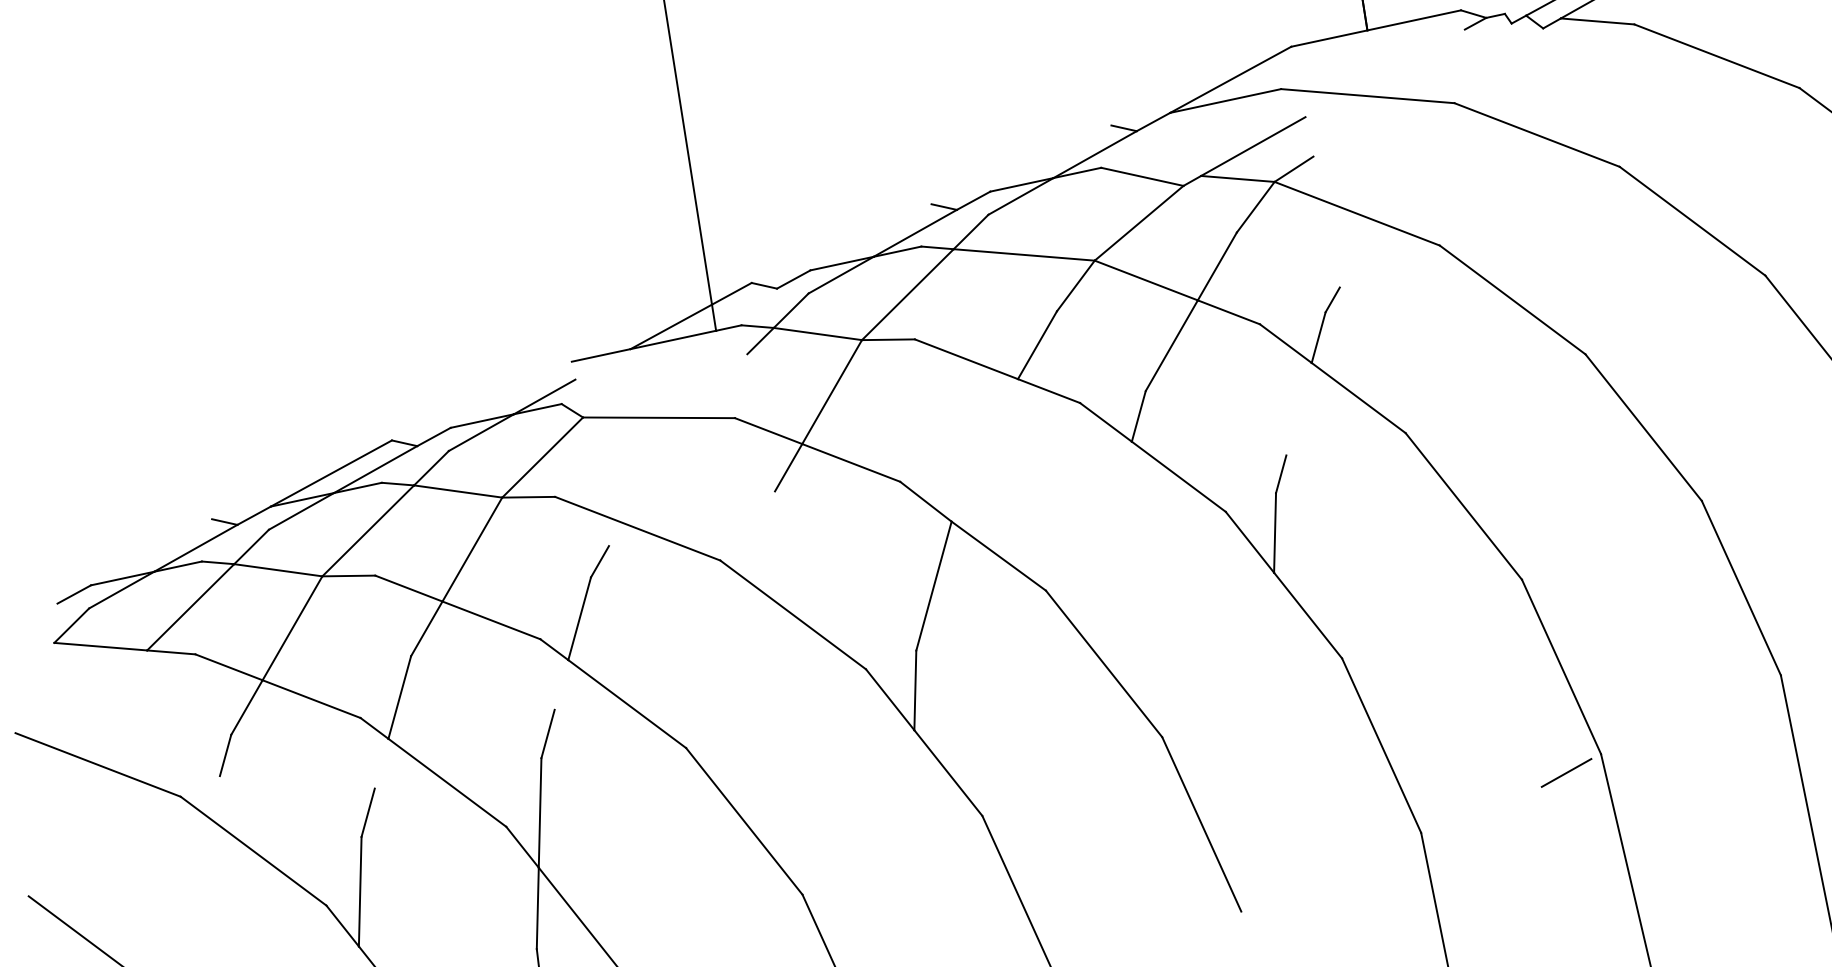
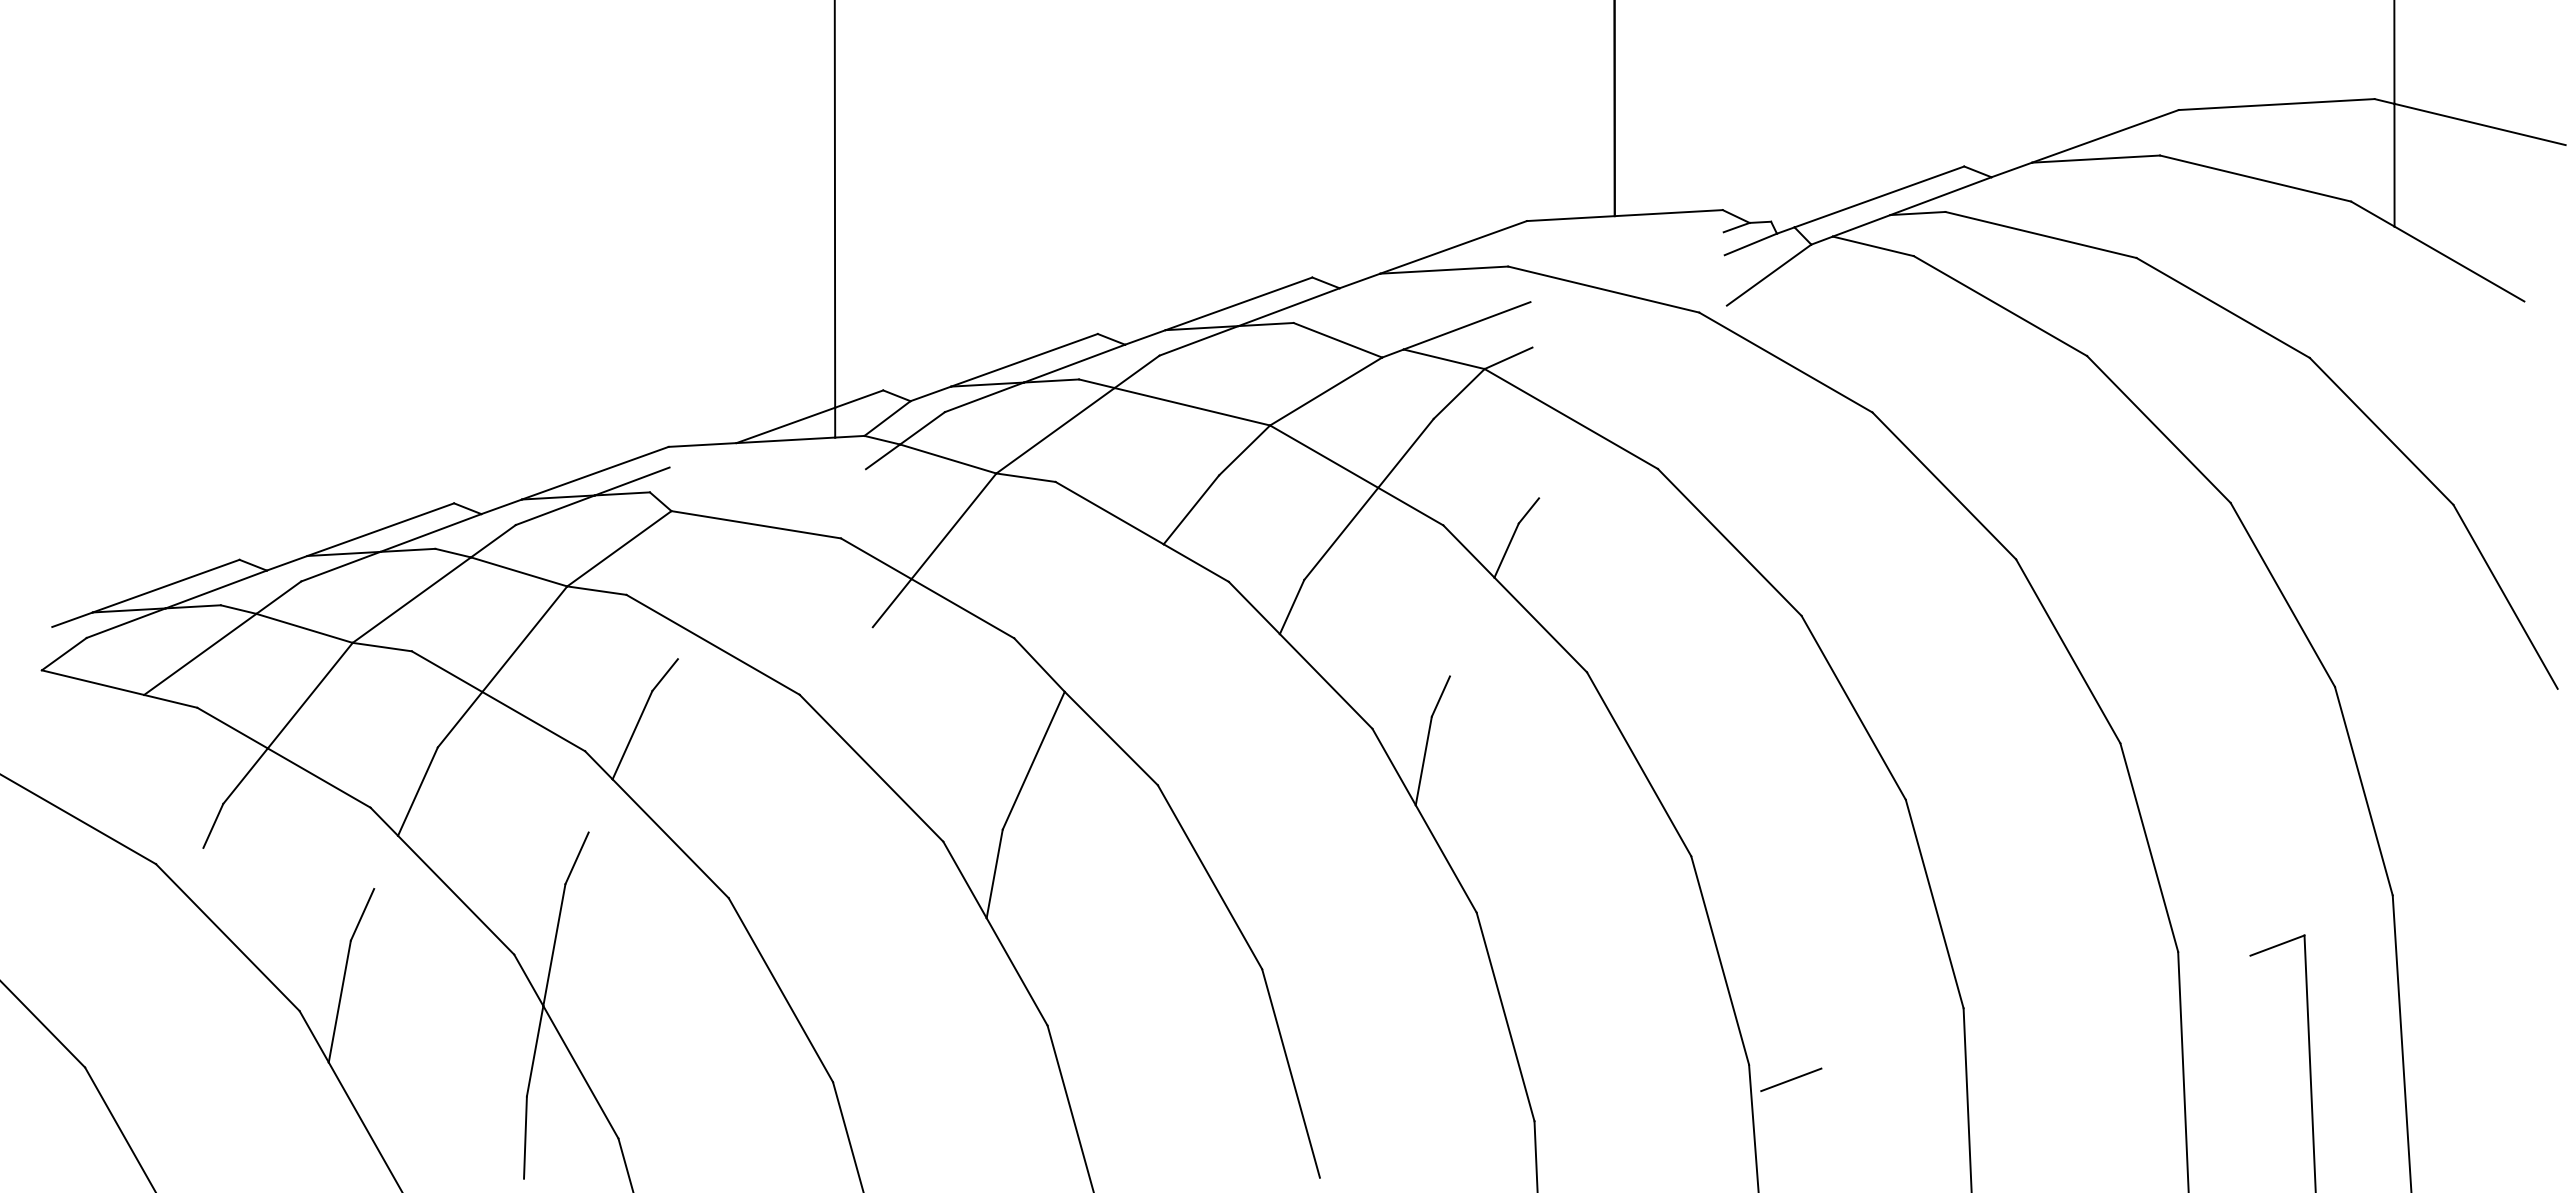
line: (1489, 36) -> (1750, 244), added
line: (1509, 60) -> (1768, 274), added
line: (1050, 158) -> (1238, 303), added
line: (870, 236) -> (1024, 359), added
line: (759, 306) -> (887, 418), added
line: (510, 394) -> (594, 472), added
line: (150, 551) -> (165, 585), added
line: (1566, 772) -> (1791, 1079), moved

